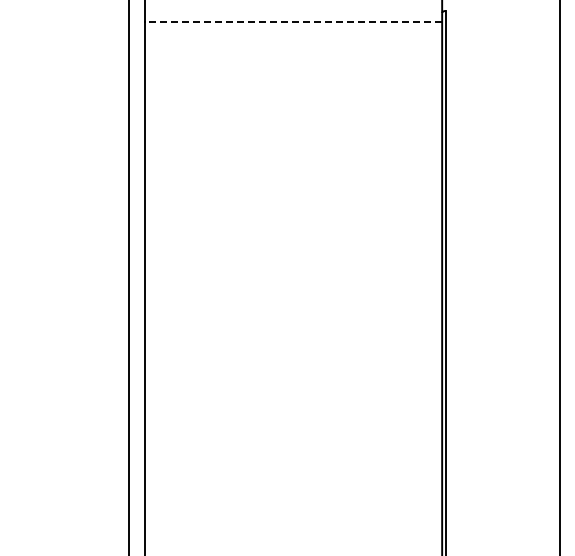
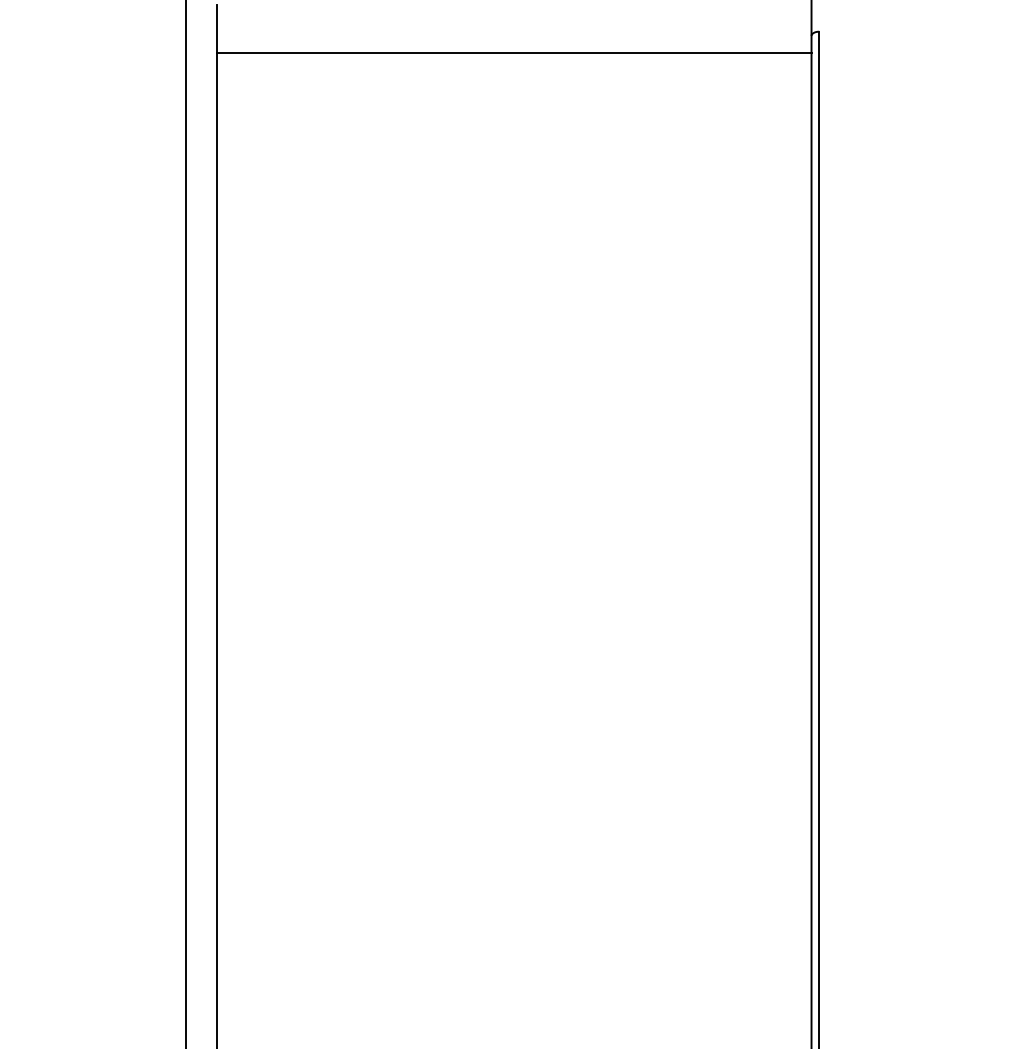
line: (293, 21) -> (514, 52), dashed -> solid

